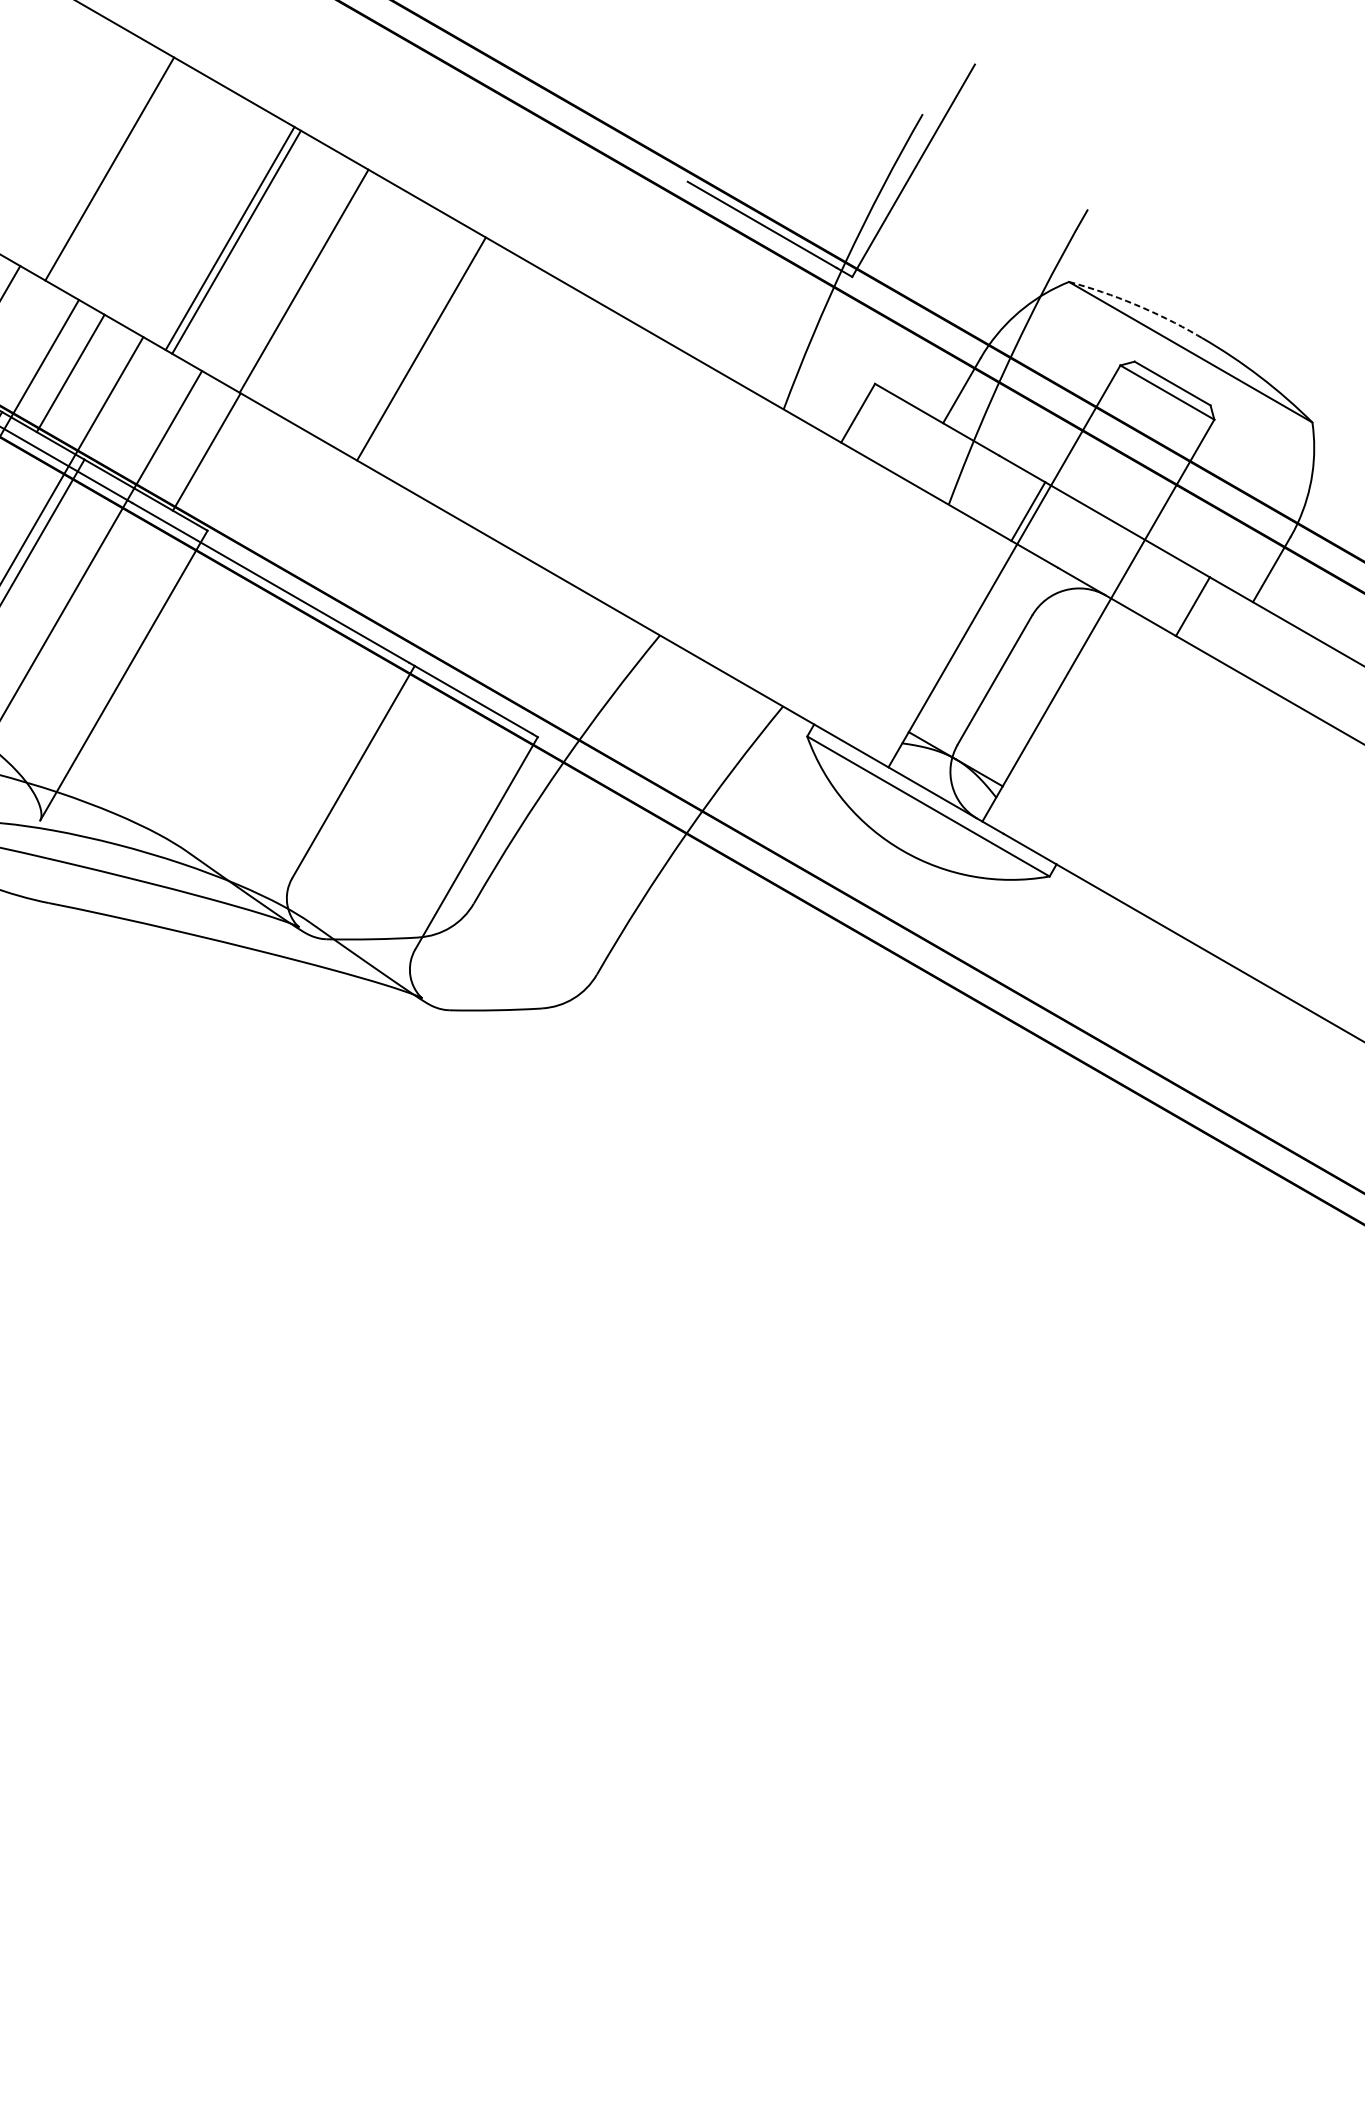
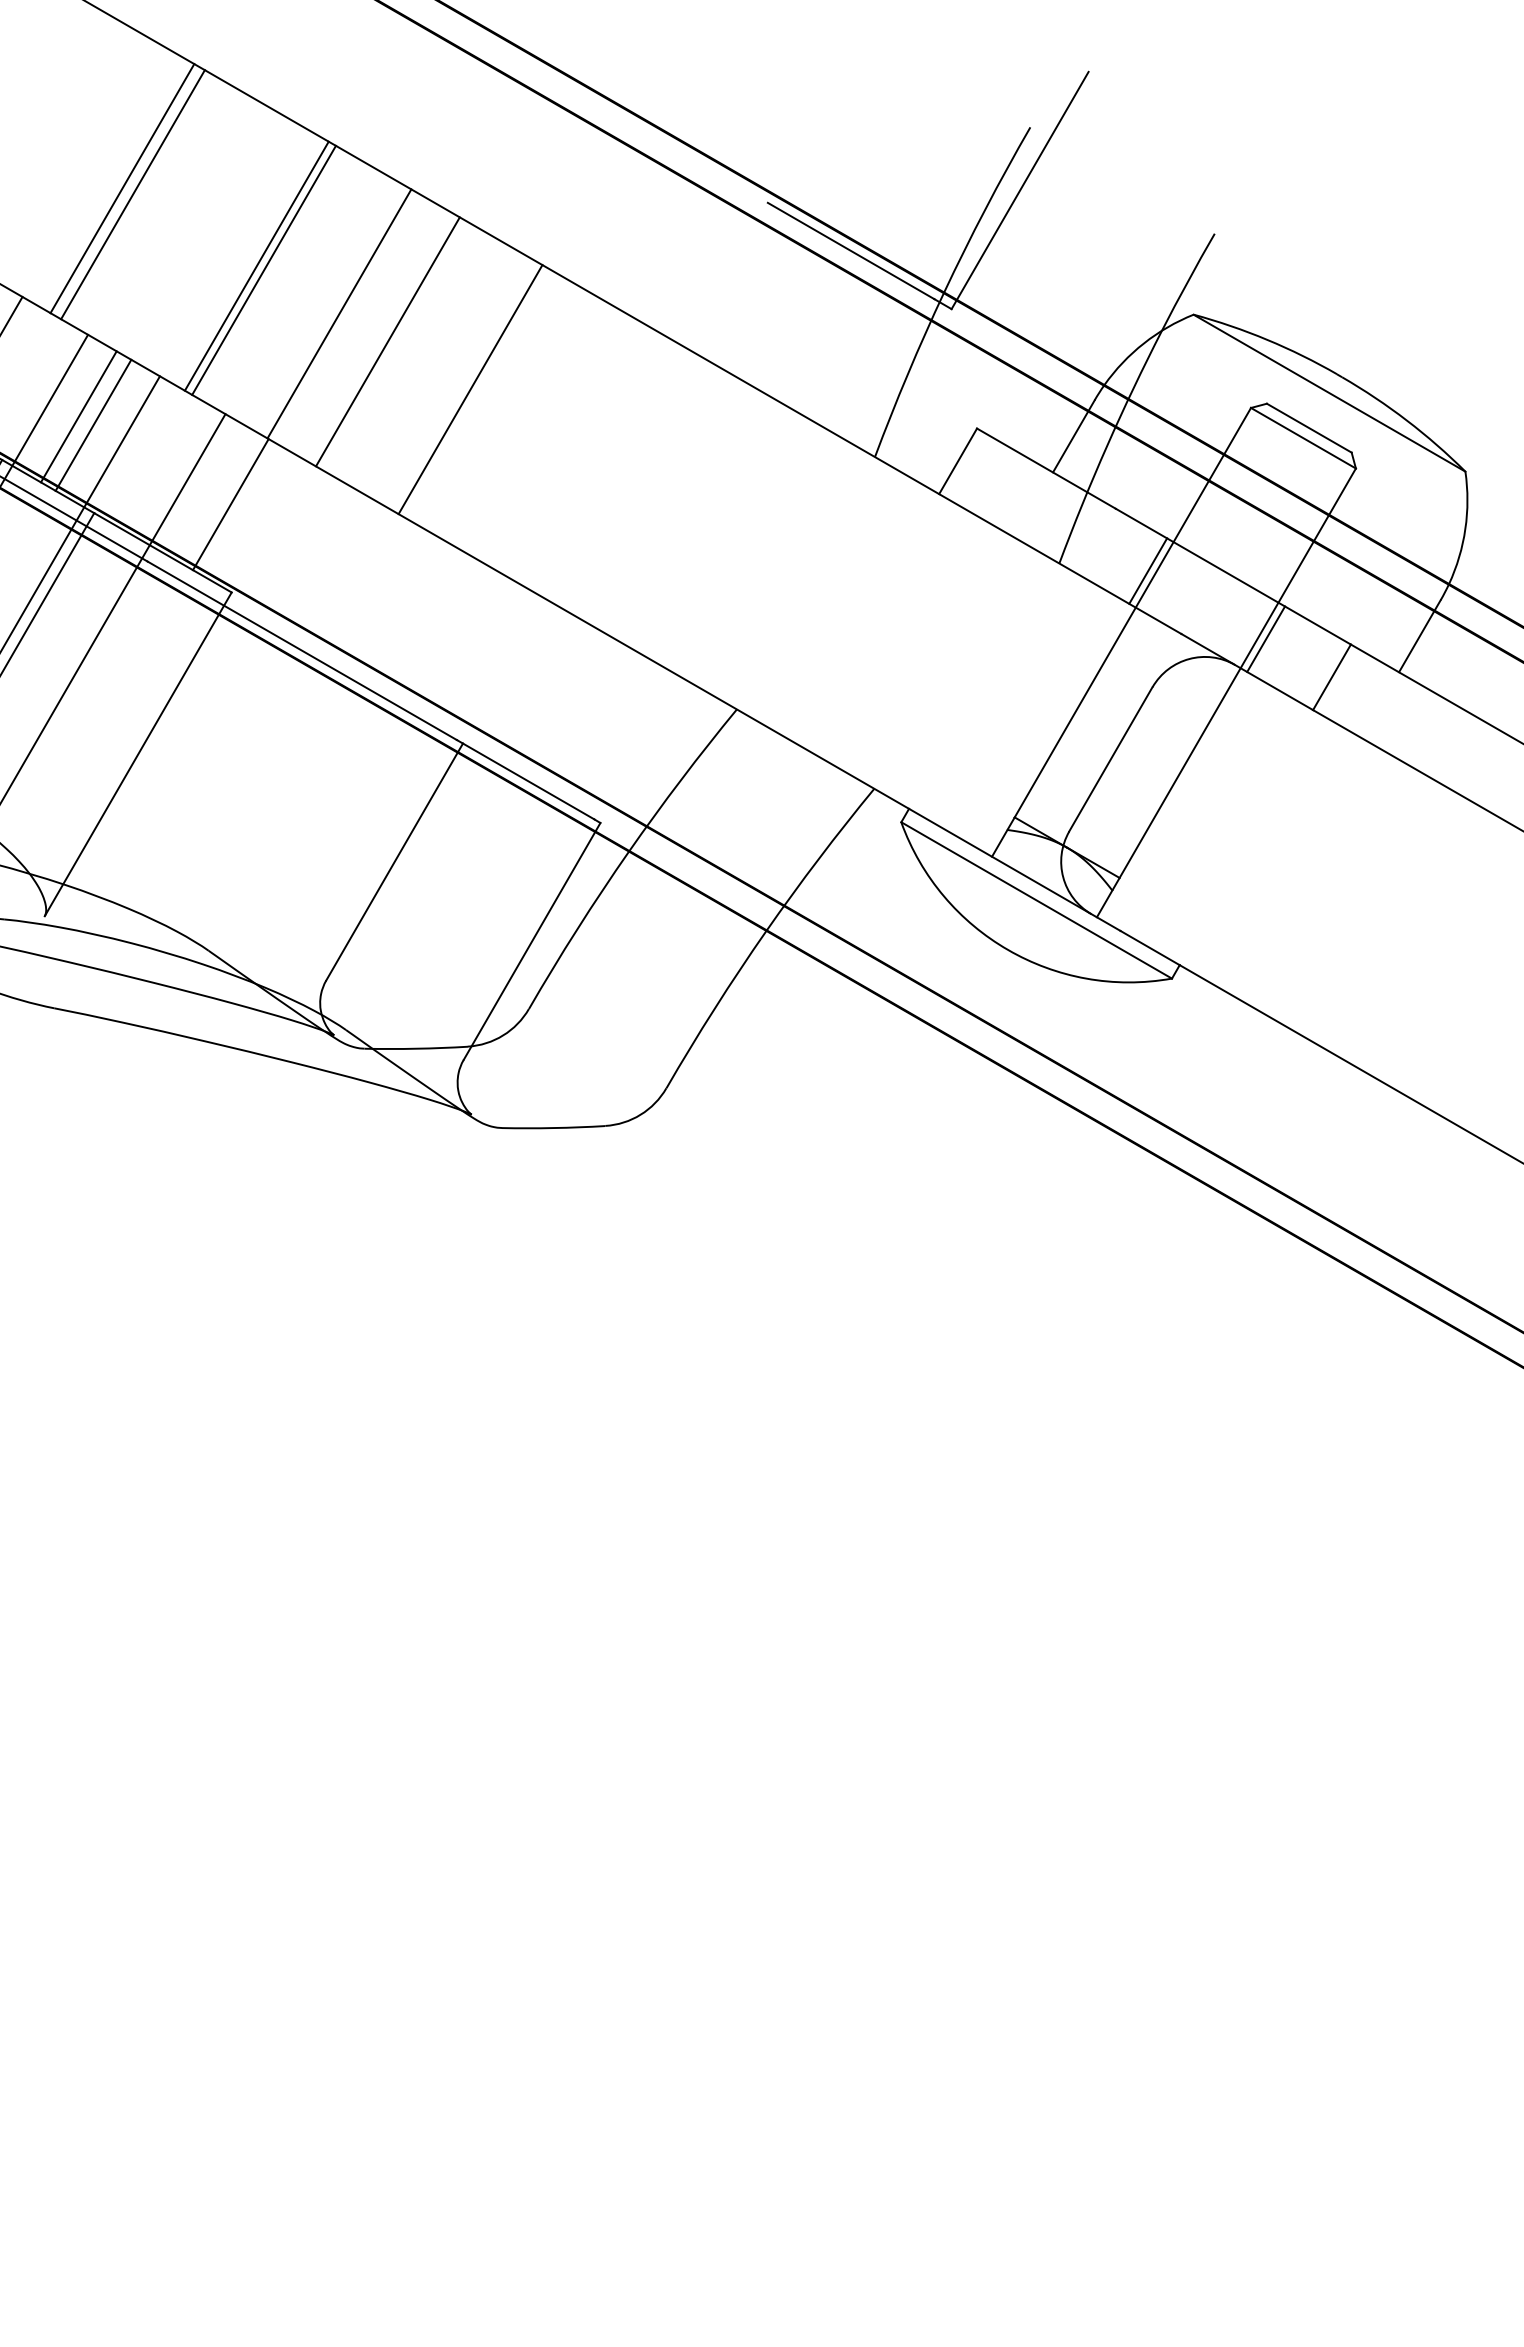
line: (118, 174) -> (132, 194), added
arc: (1135, 304) -> (1267, 339), dashed -> solid
line: (347, 305) -> (387, 341), added
line: (83, 380) -> (93, 424), added
line: (1134, 571) -> (1266, 638), added

